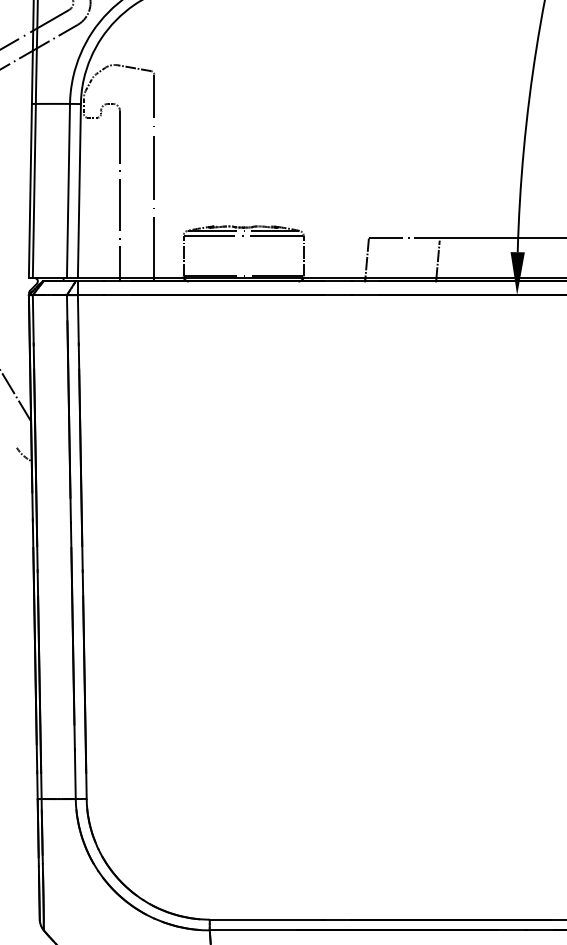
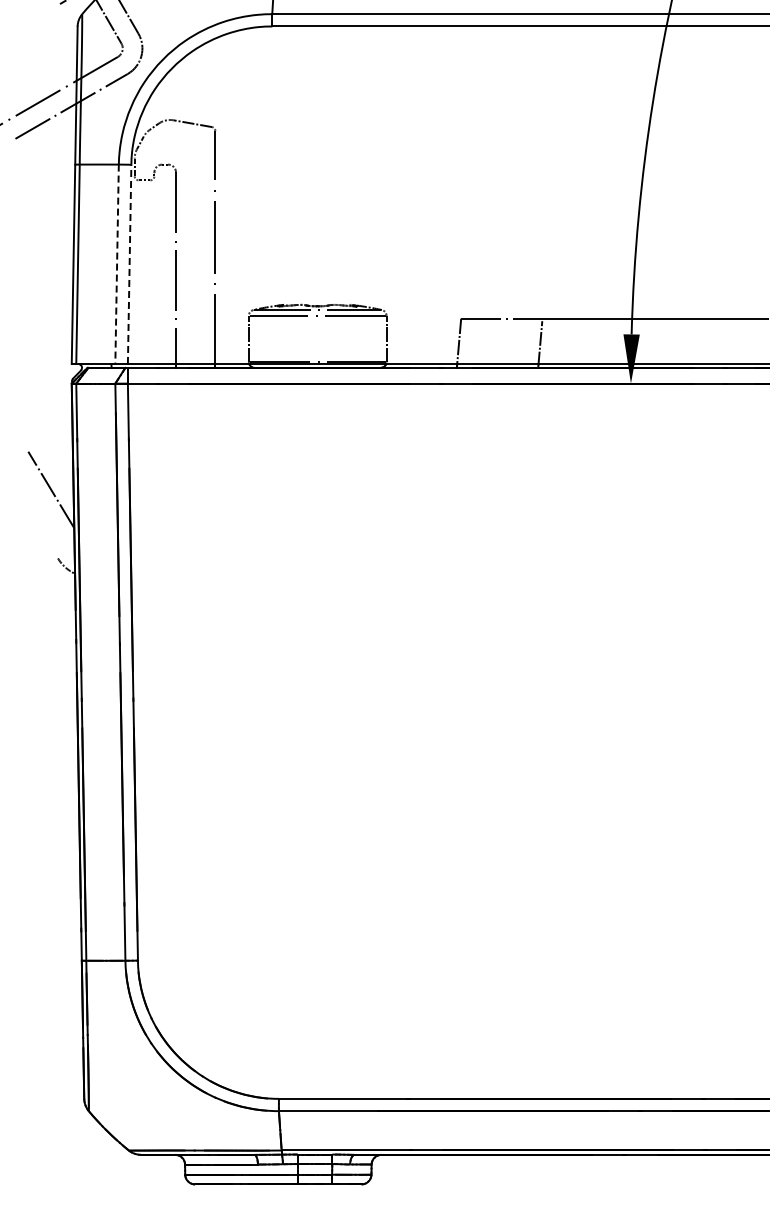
line: (68, 191) -> (117, 264), solid -> dashed
line: (79, 191) -> (129, 264), solid -> dashed

